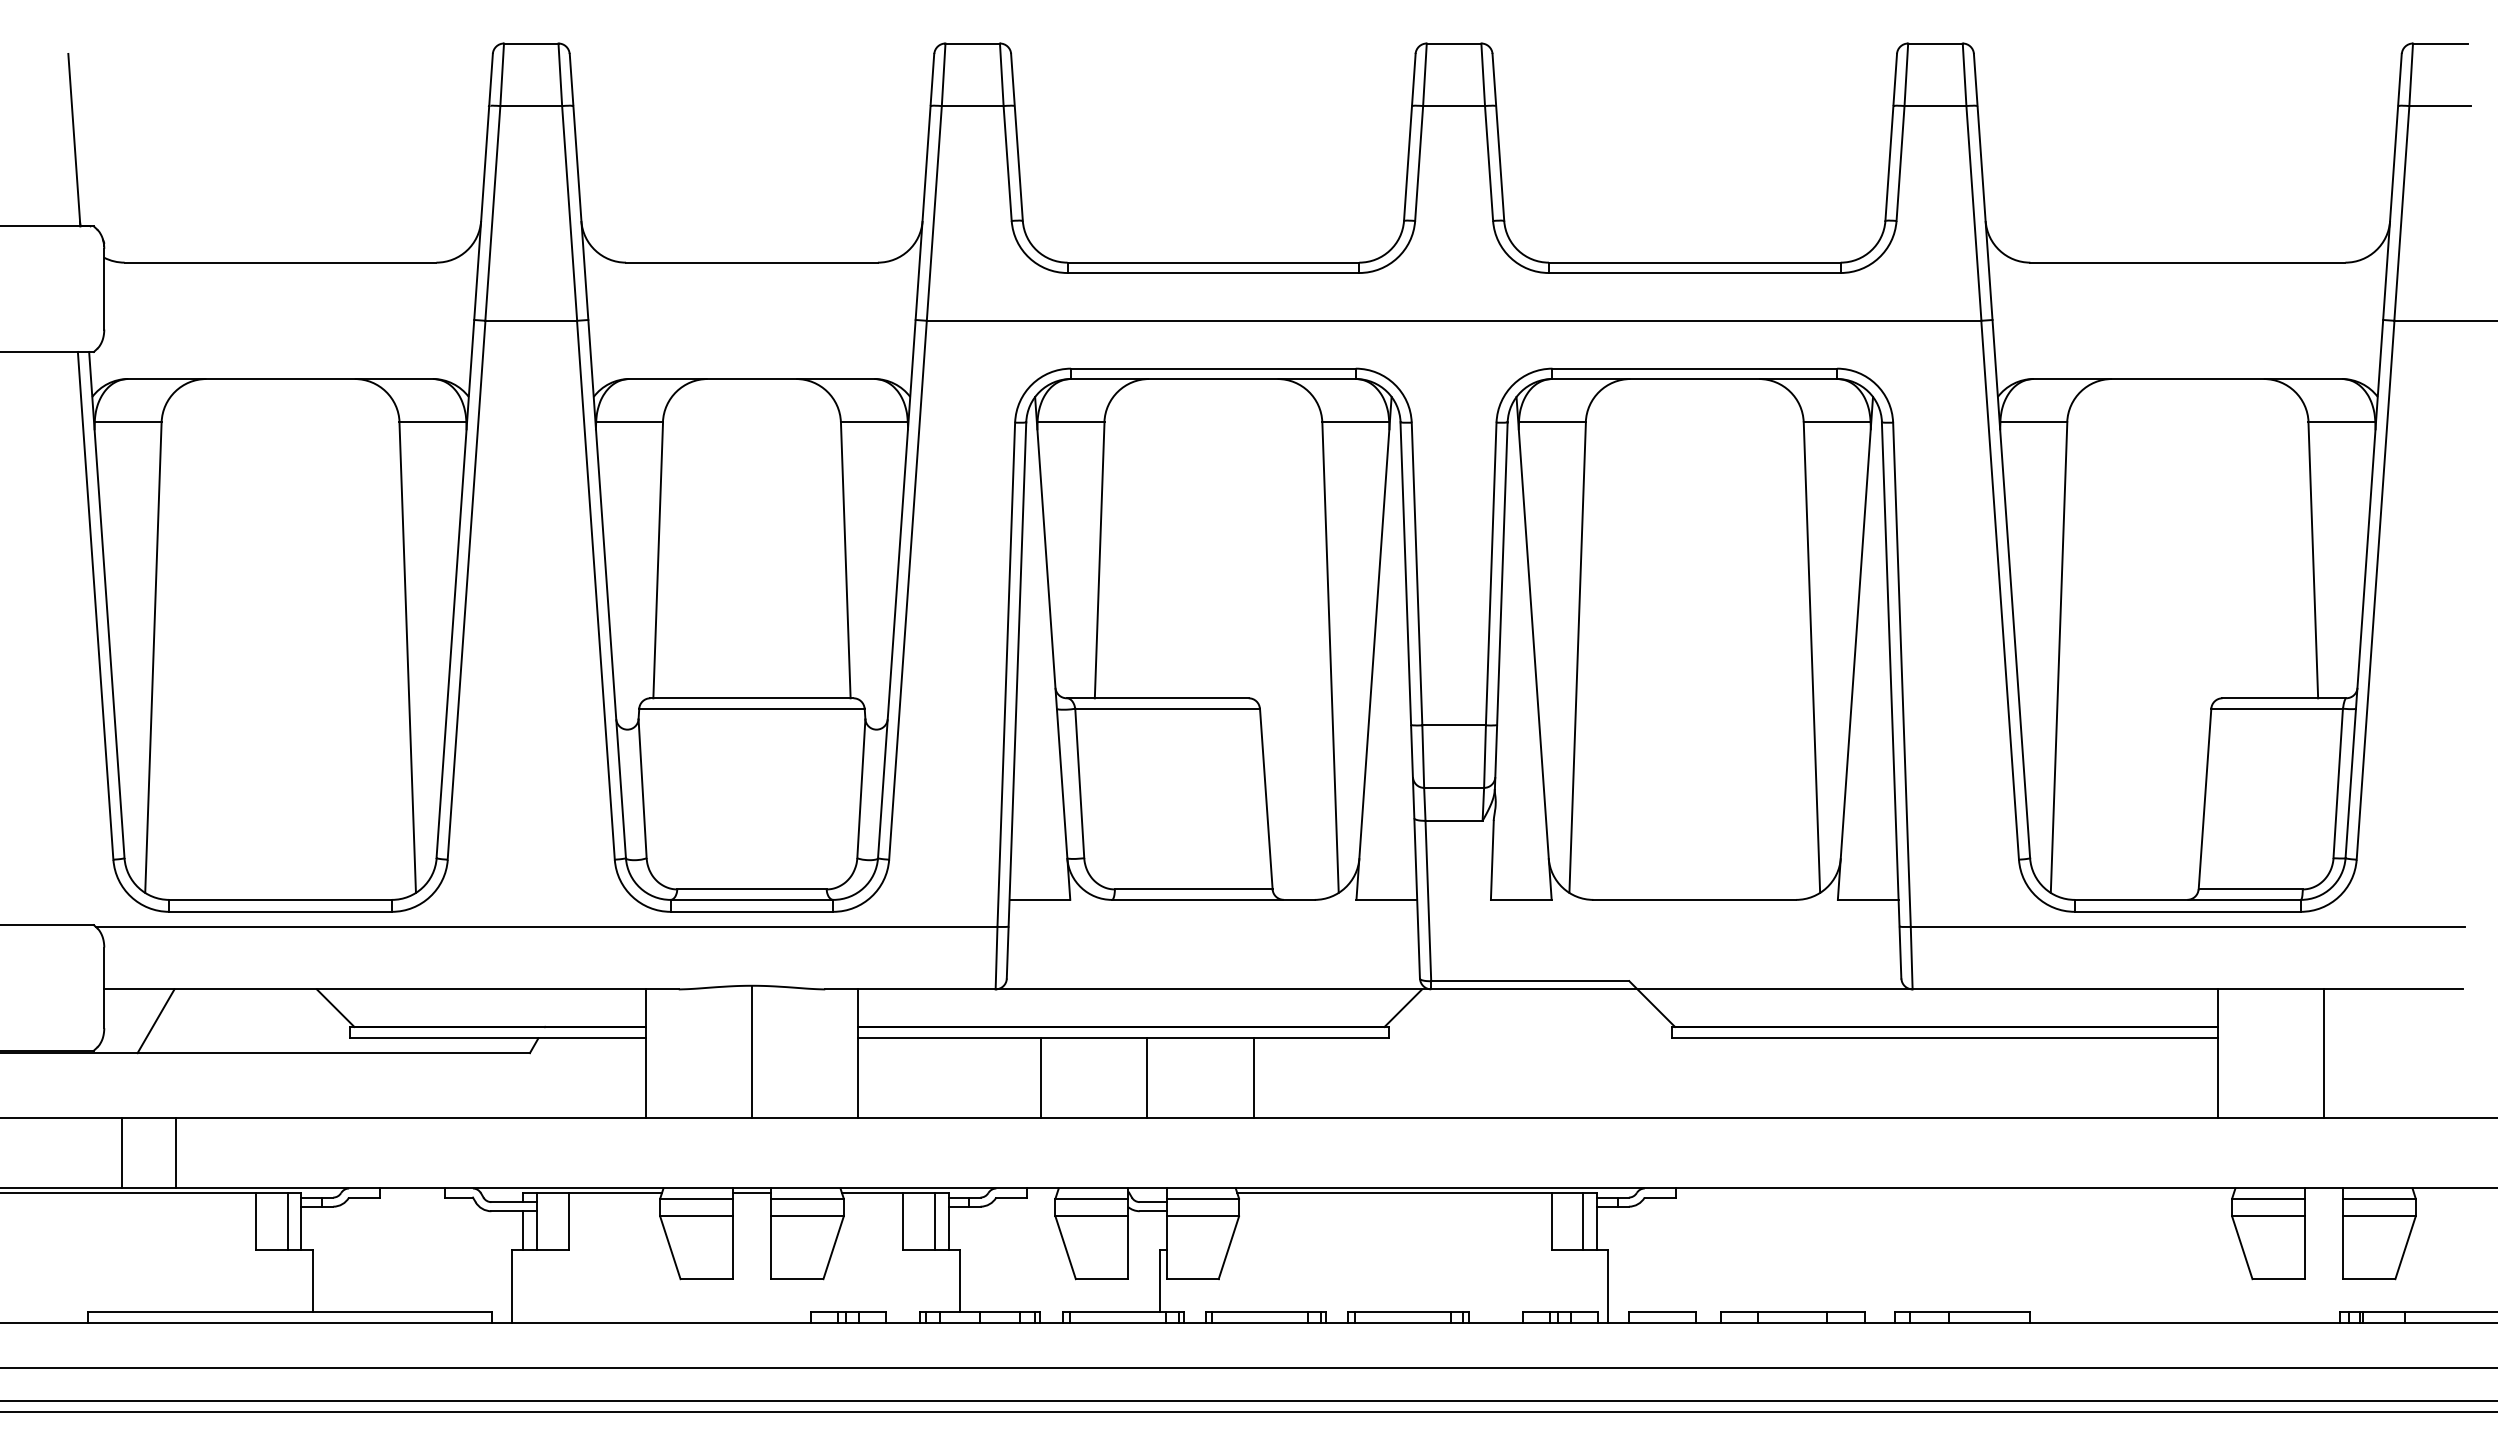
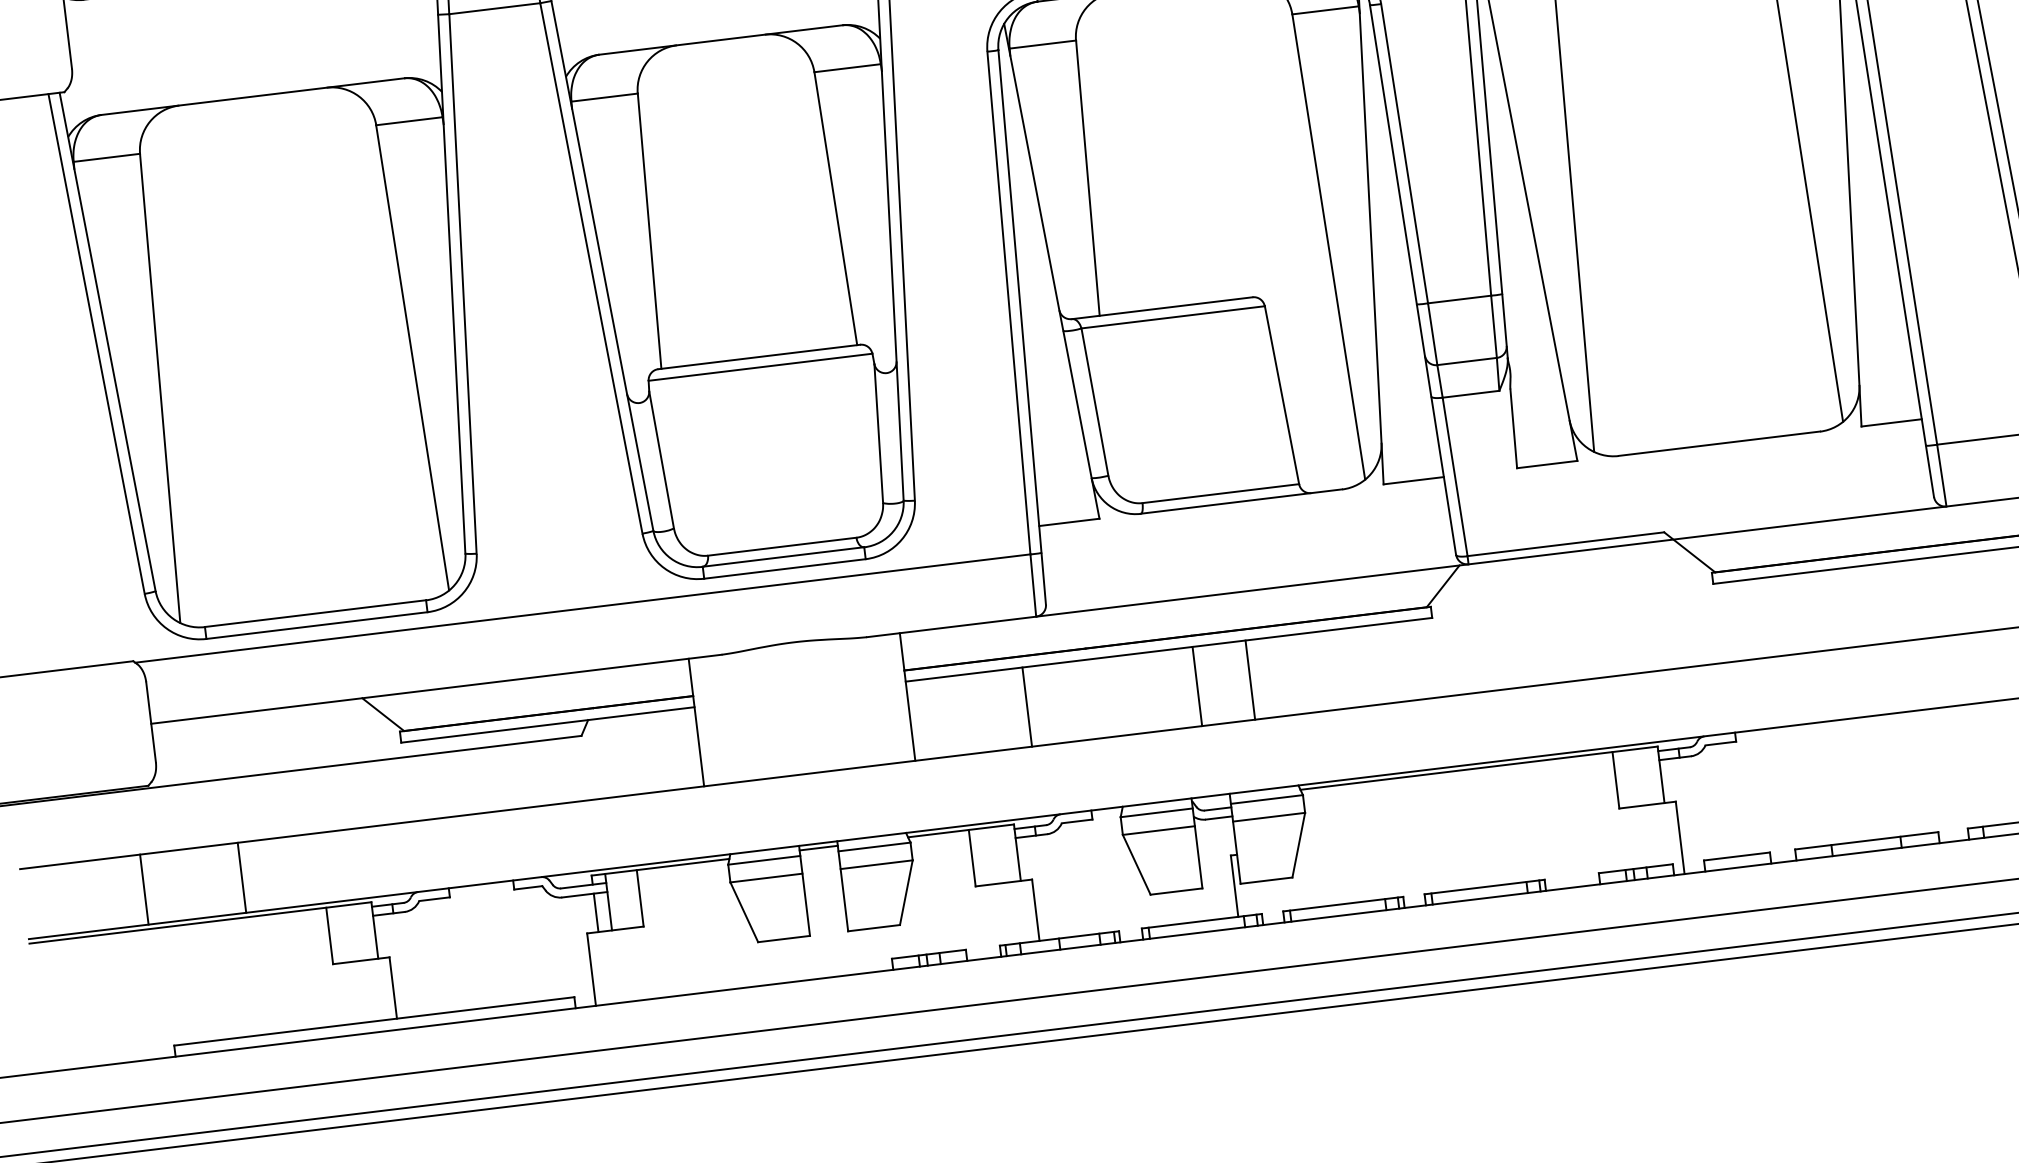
line: (155, 1021) -> (205, 749), removed
line: (751, 1051) -> (801, 707), removed
line: (1040, 1077) -> (1026, 706), moved
line: (1253, 1077) -> (1250, 679), moved
line: (122, 1152) -> (144, 888), moved
line: (287, 1221) -> (361, 932), removed
line: (935, 1221) -> (1004, 854), removed
line: (1583, 1221) -> (1647, 776), removed

